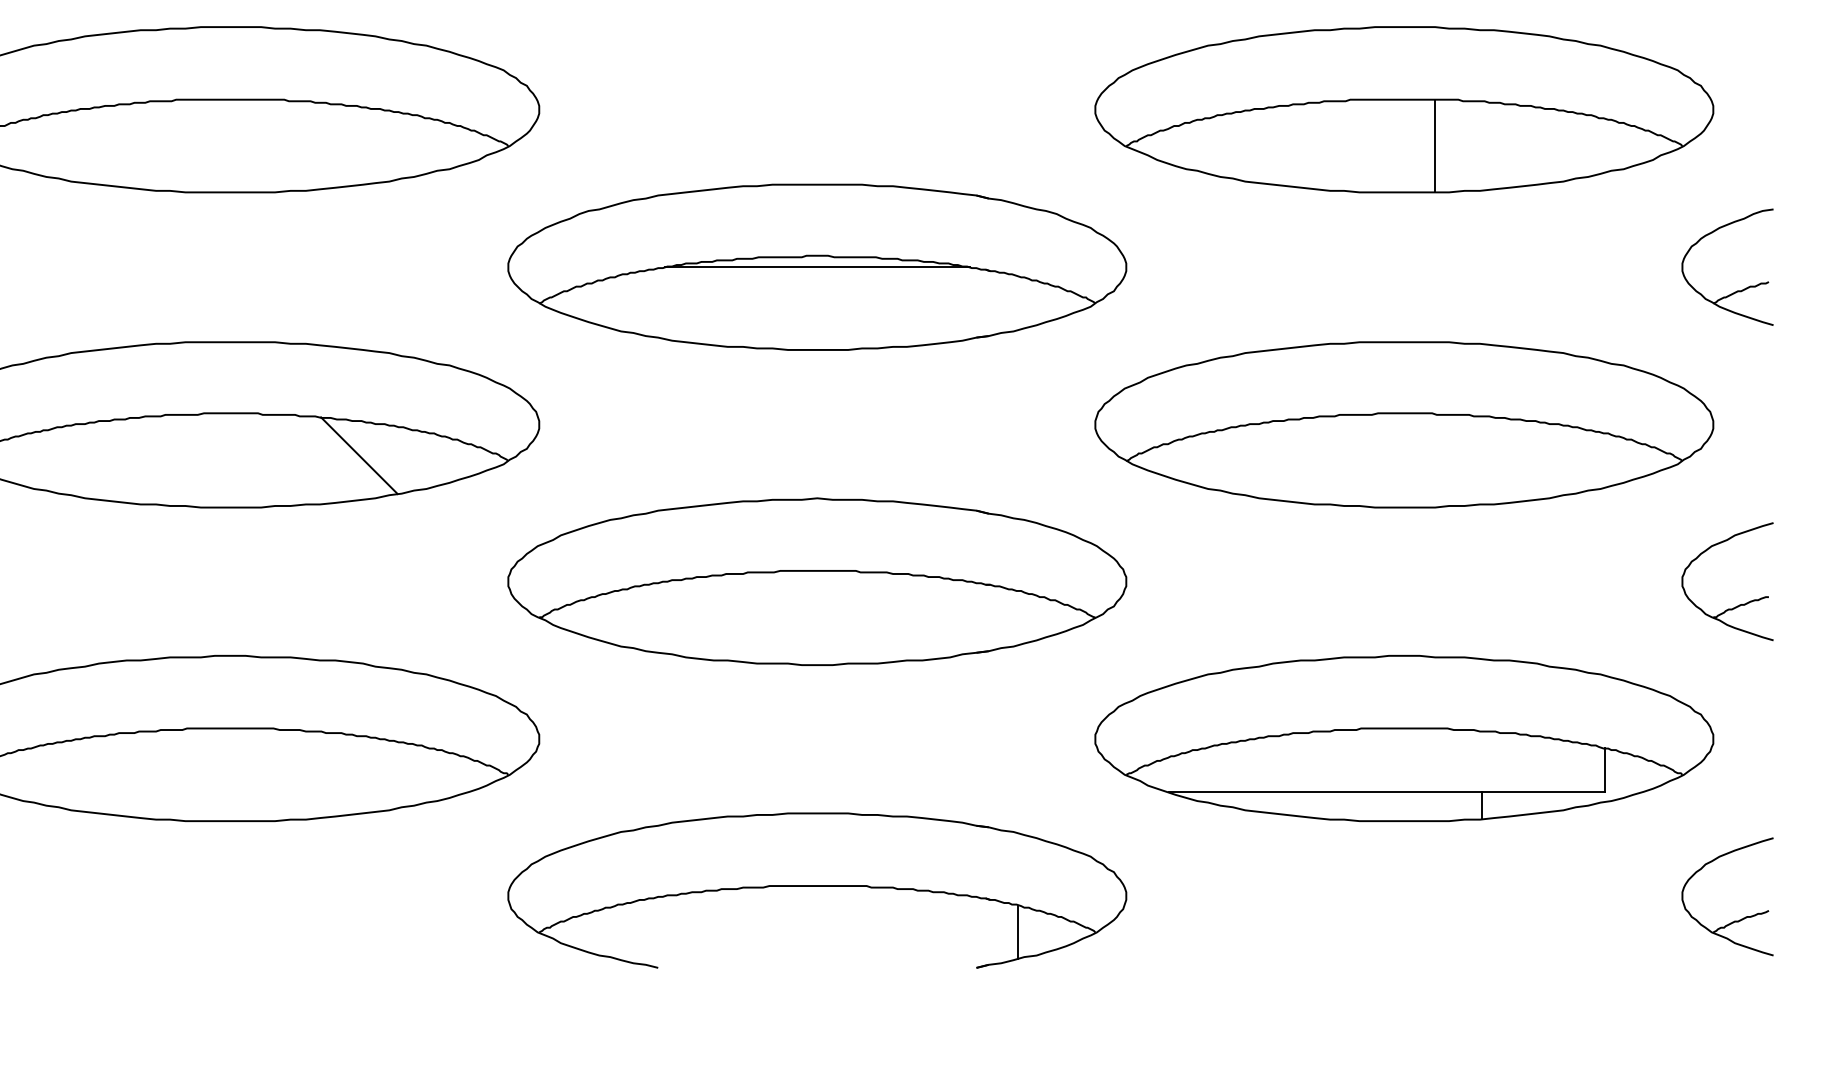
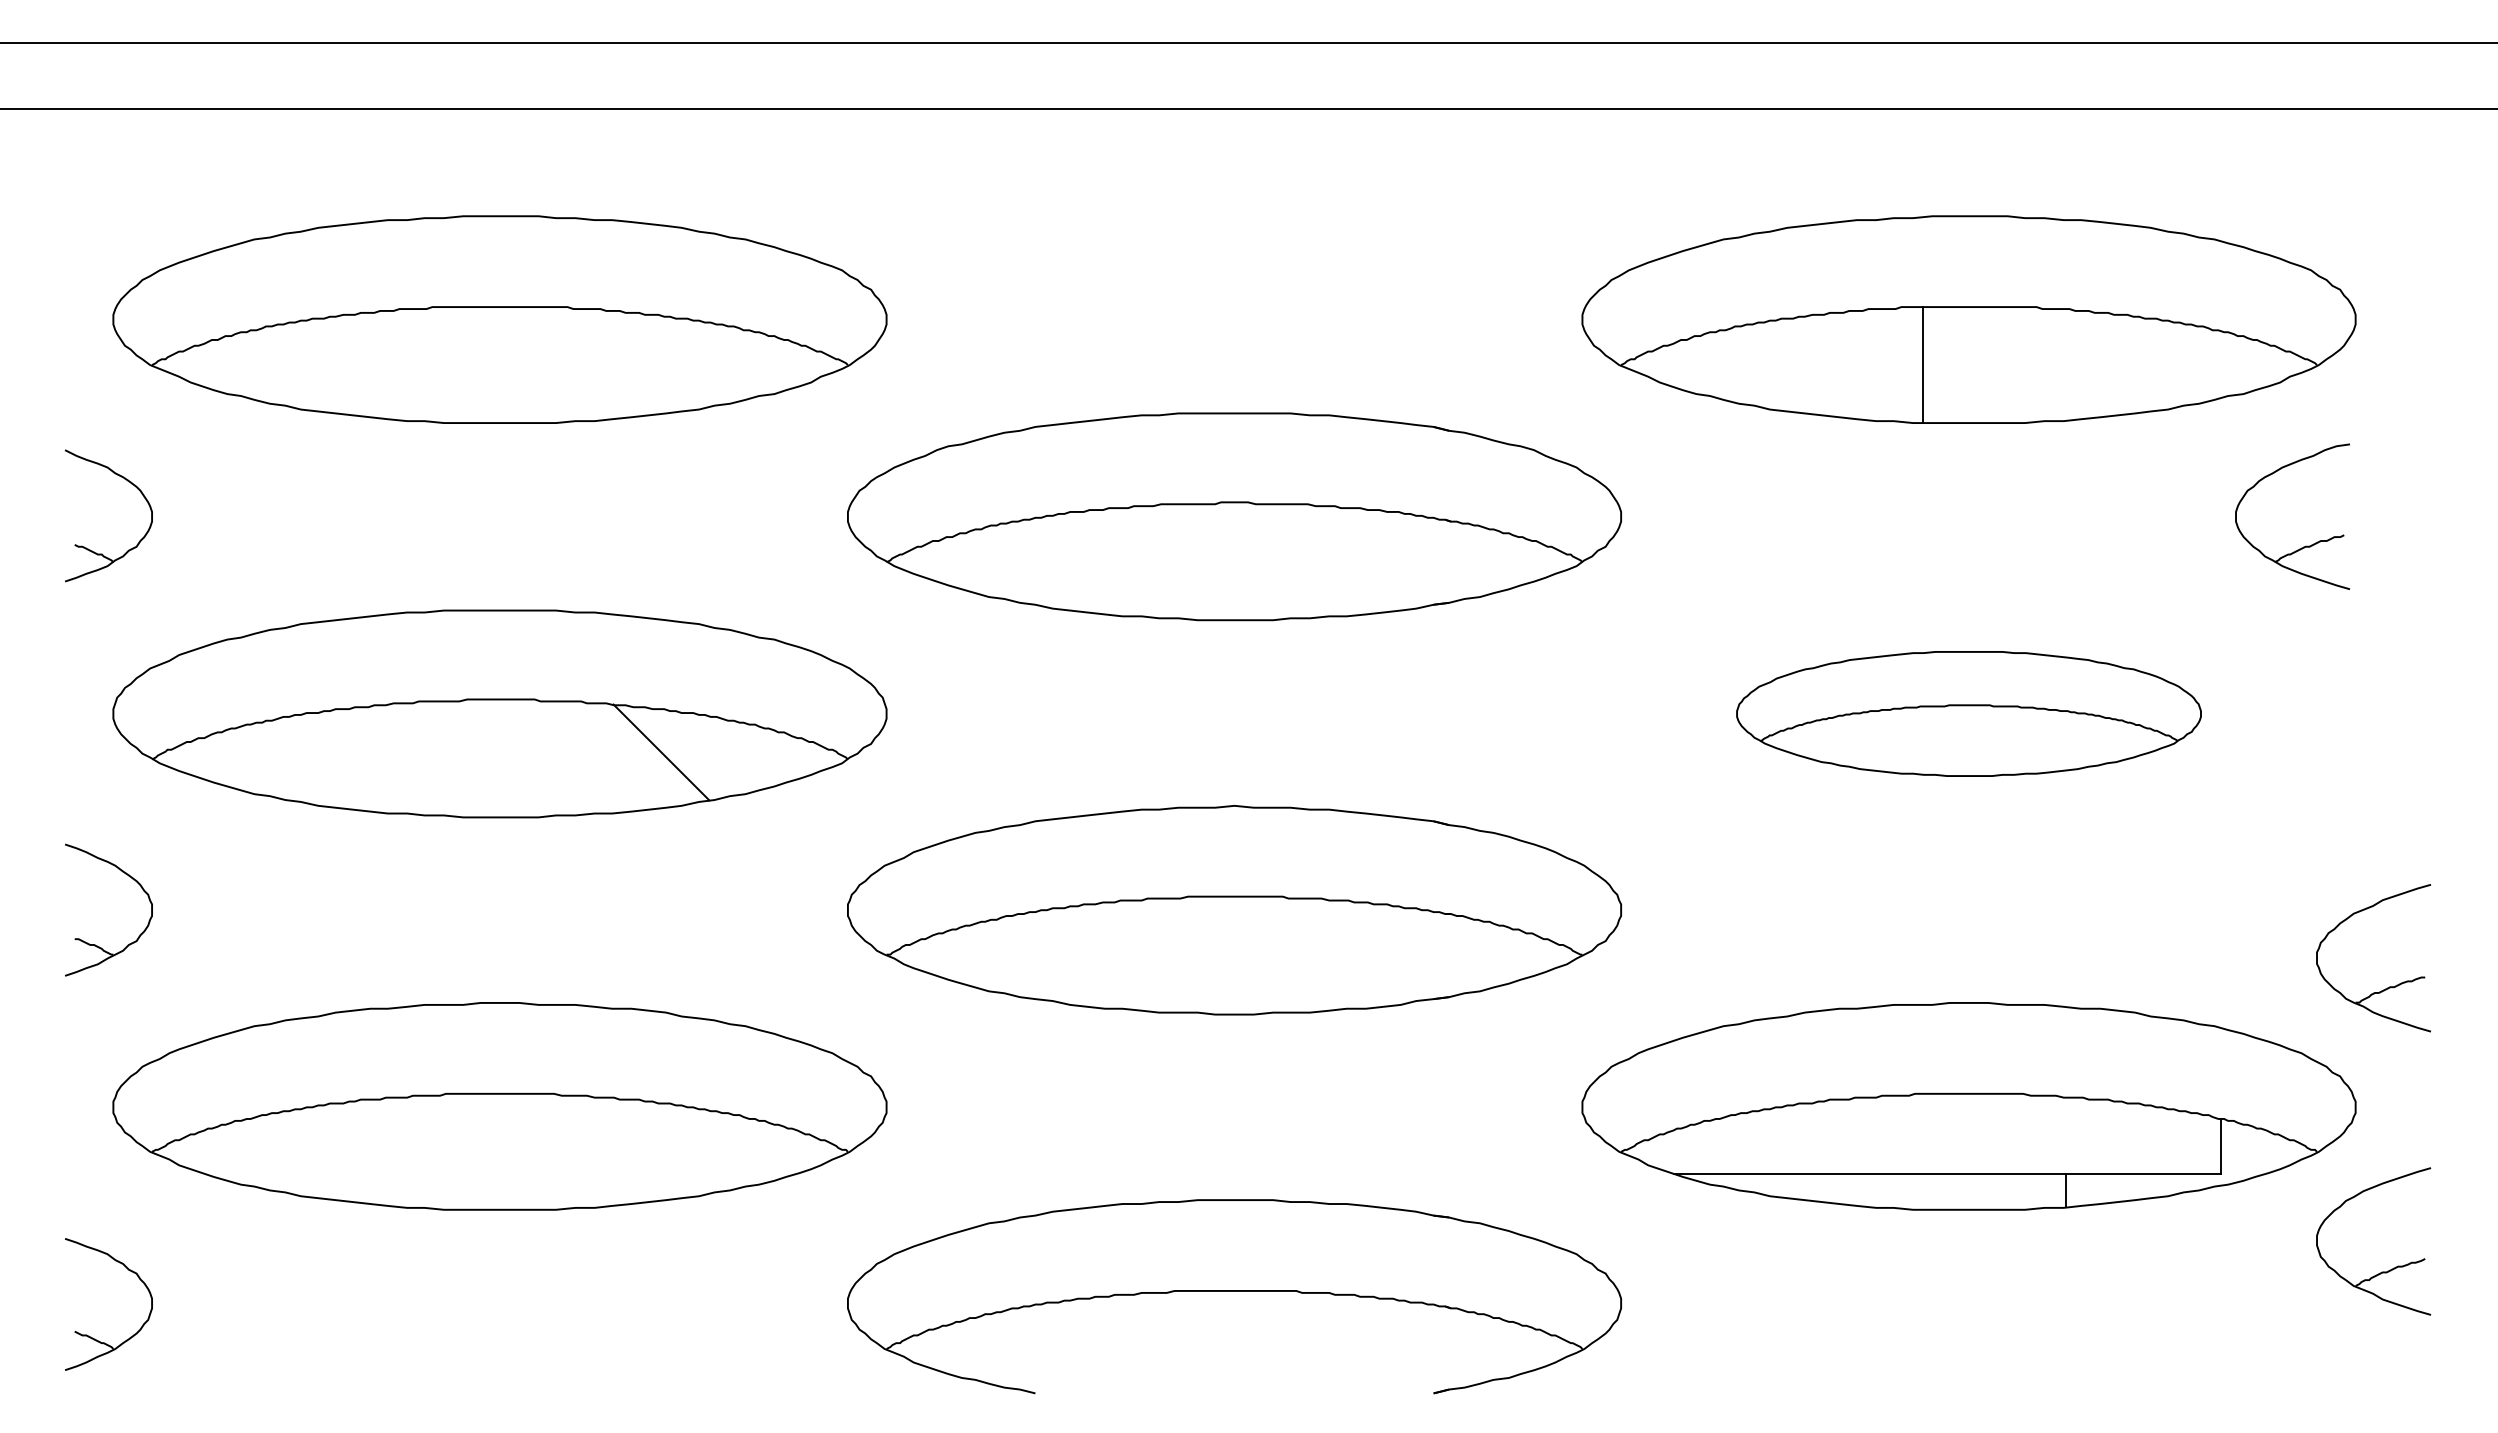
line: (1435, 145) -> (1922, 364), moved
line: (817, 267) -> (1234, 516), removed
part: (1737, 290) -> (2305, 545), moved
part: (1403, 424) -> (1968, 713), size x0.6
part: (1738, 605) -> (2387, 987), moved
part: (1734, 920) -> (2382, 1271), moved
line: (1018, 932) -> (1486, 1348), removed

